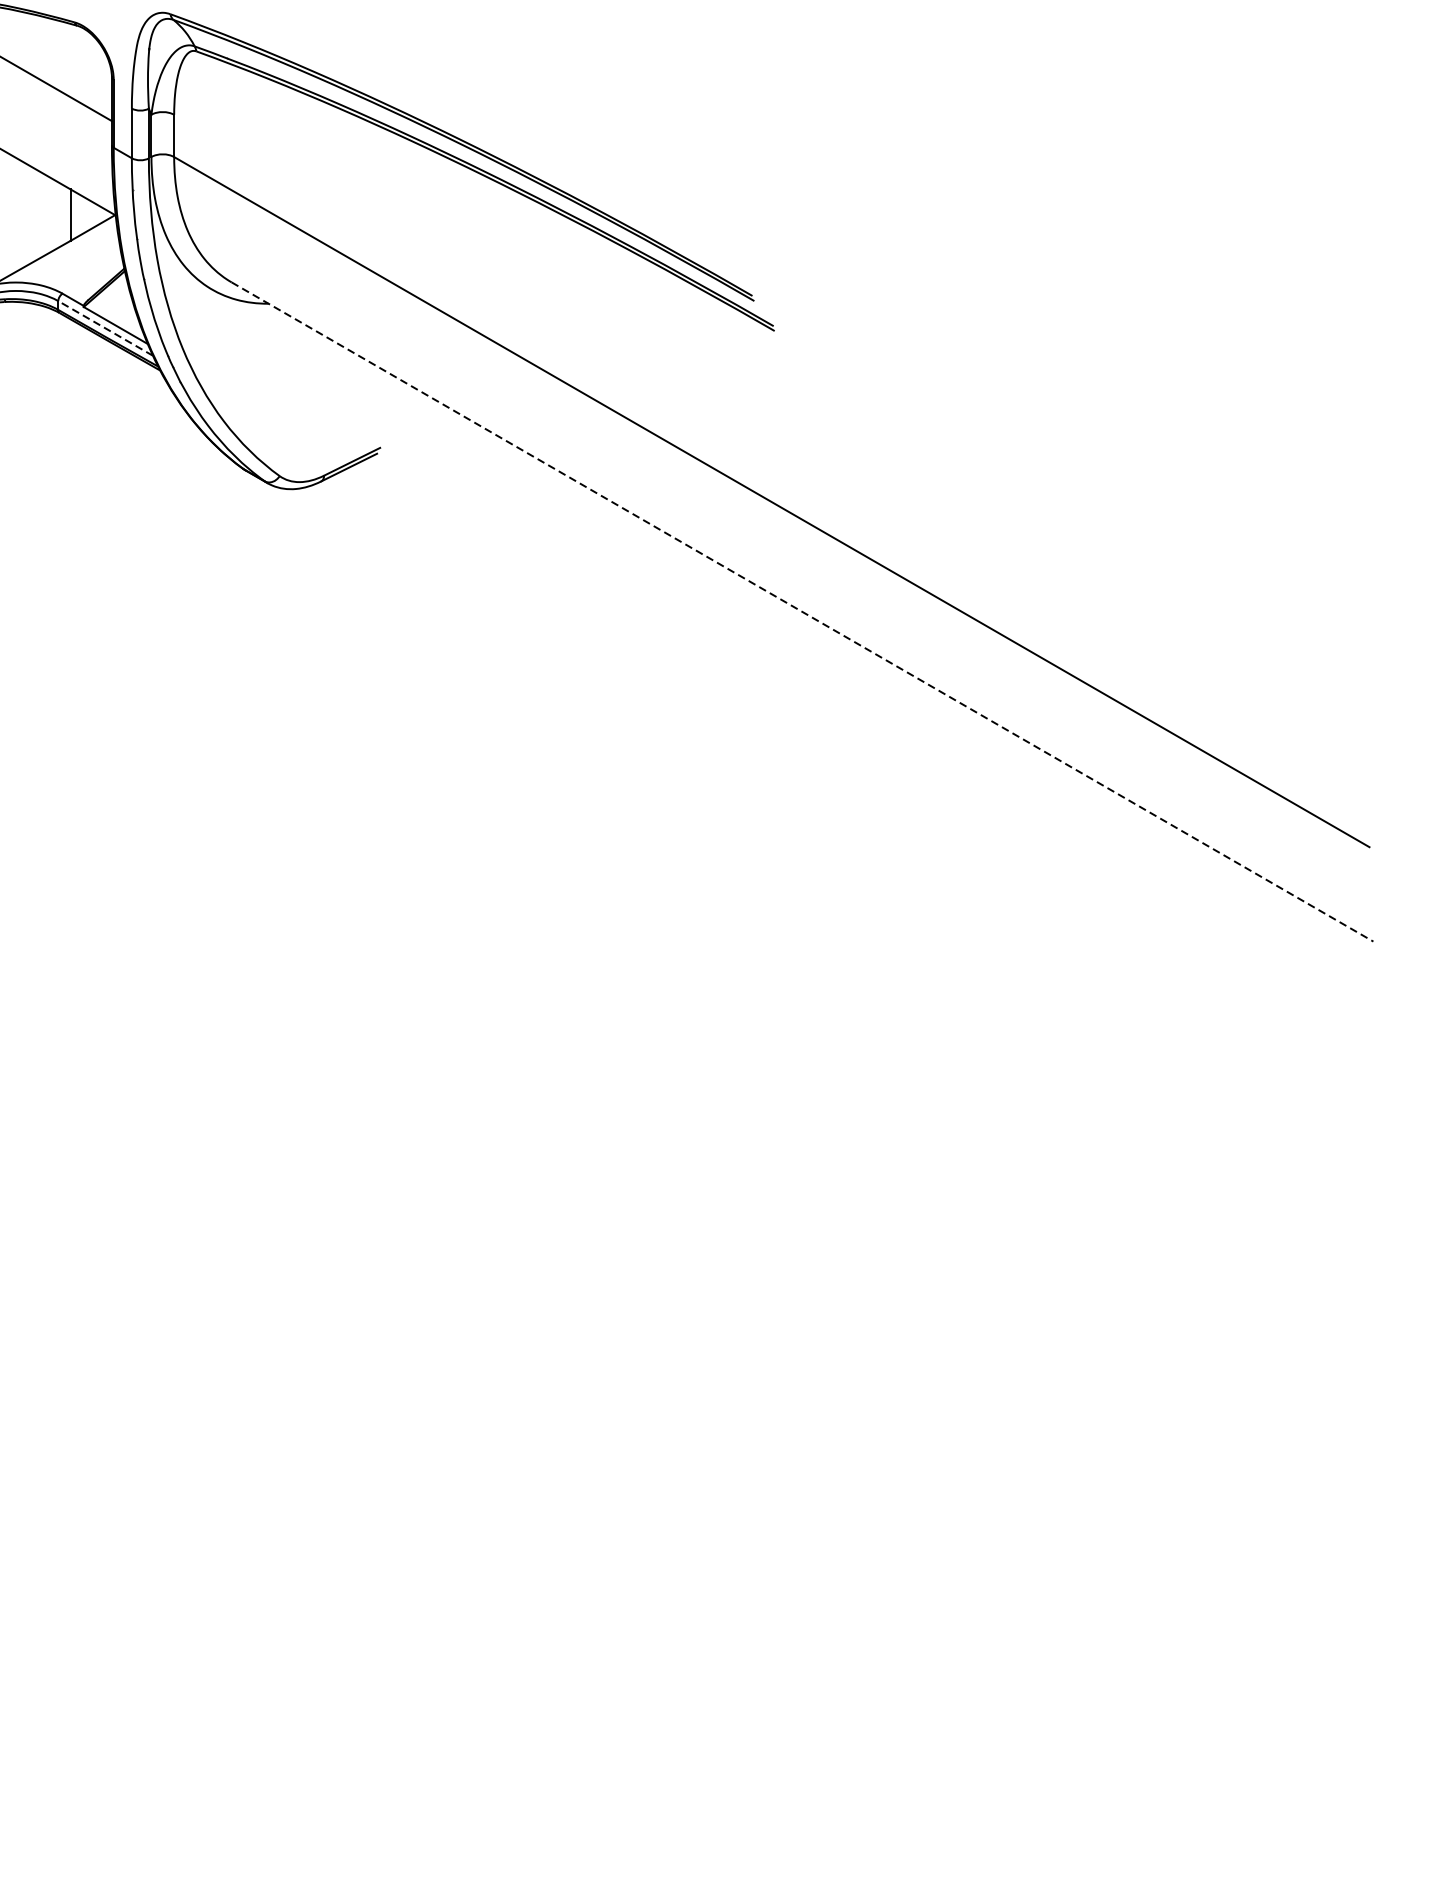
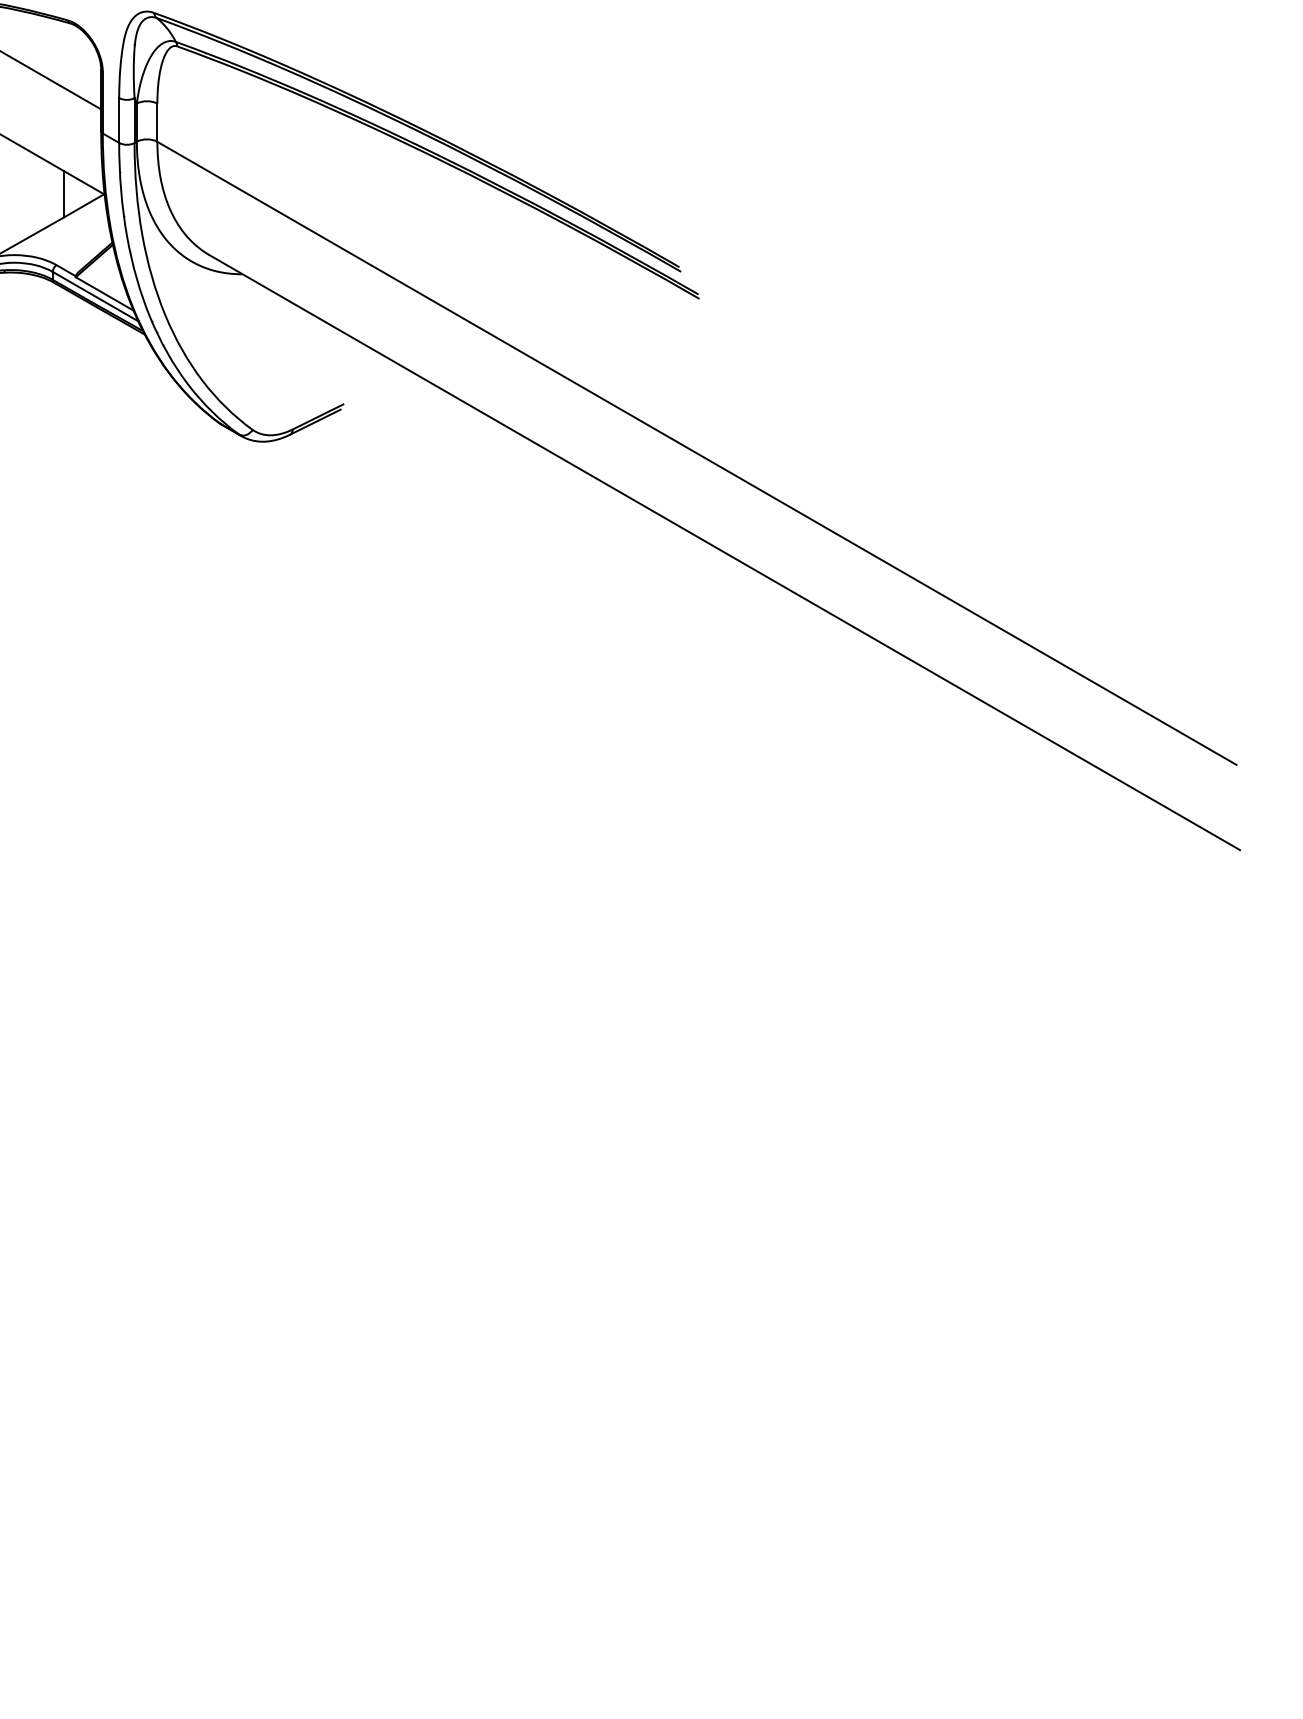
line: (105, 328) -> (95, 296), dashed -> solid
line: (803, 611) -> (725, 552), dashed -> solid

